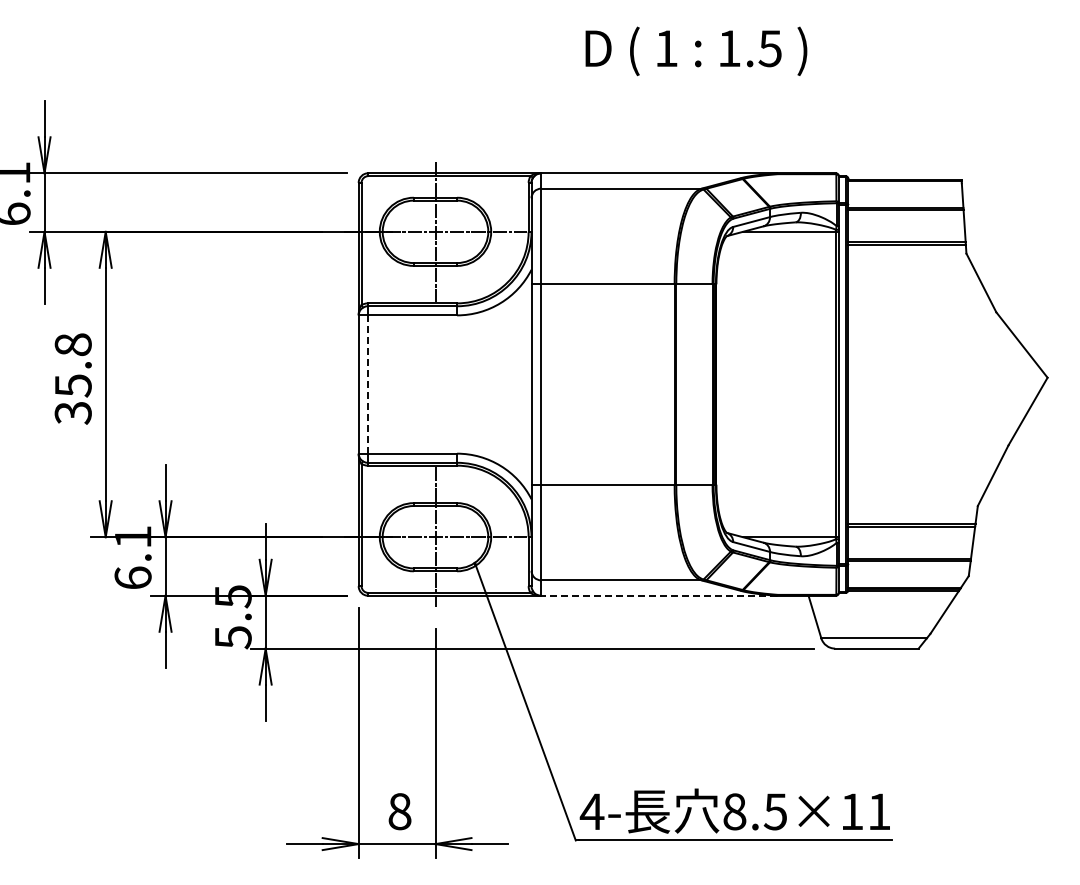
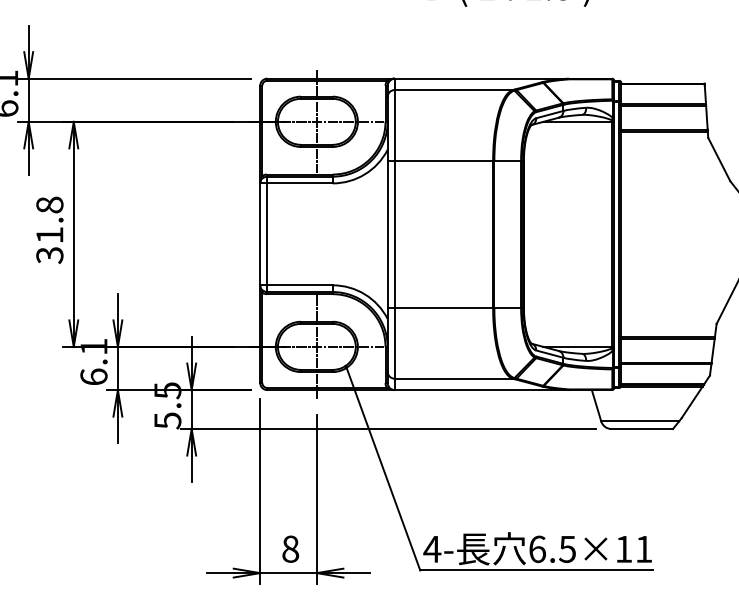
line: (367, 384) -> (266, 234), dashed -> solid
text: (73, 385) -> (50, 235), 35.8 -> 31.8
line: (658, 595) -> (481, 389), dashed -> solid
text: (734, 811) -> (537, 549), 8.5×11 -> 6.5×11

